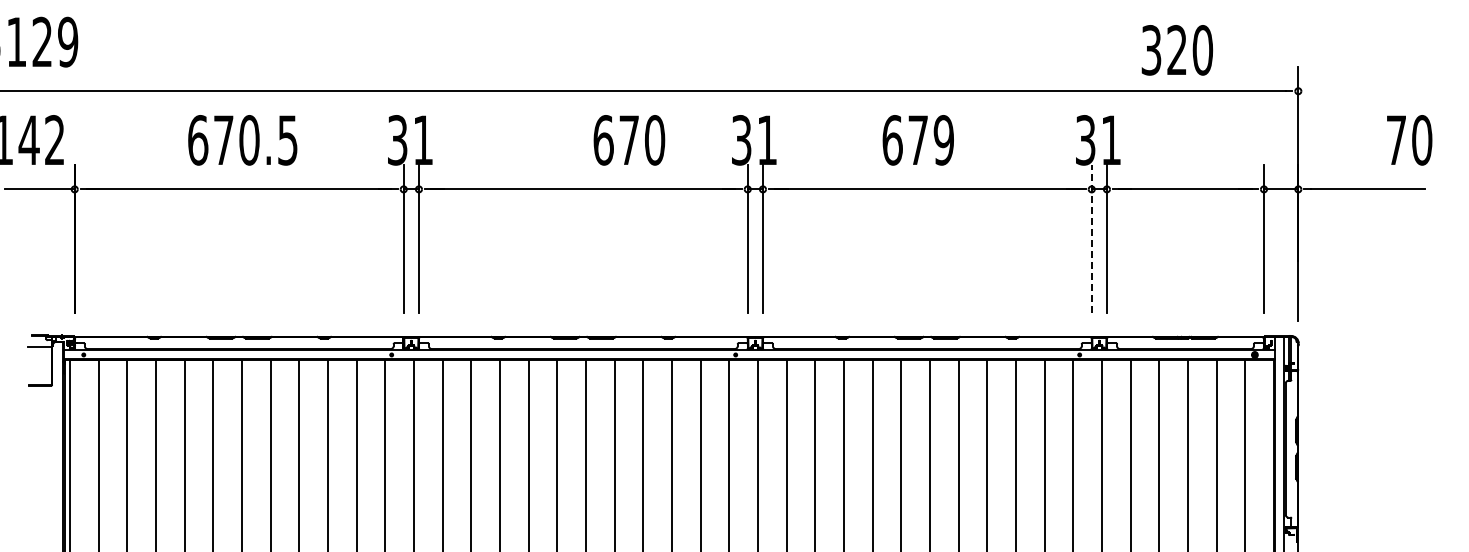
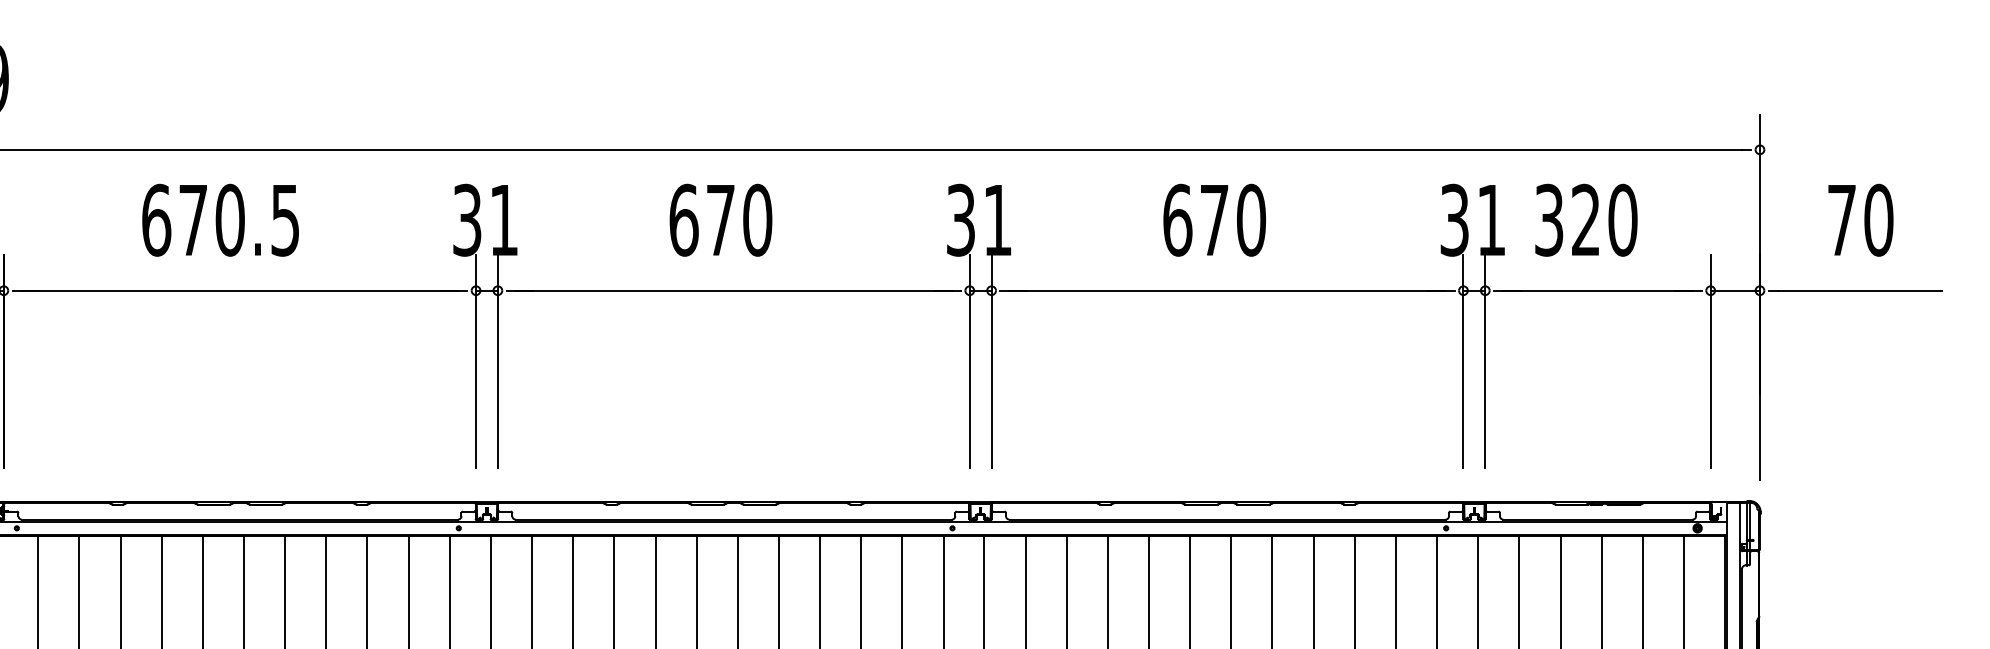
text: (1177, 50) -> (1586, 220), moved
text: (242, 140) -> (220, 220), moved
text: (629, 140) -> (721, 220), moved
text: (943, 140) -> (1250, 220), 679 -> 670
text: (1409, 140) -> (1860, 220), moved
line: (1091, 238) -> (1463, 361), dashed -> solid

